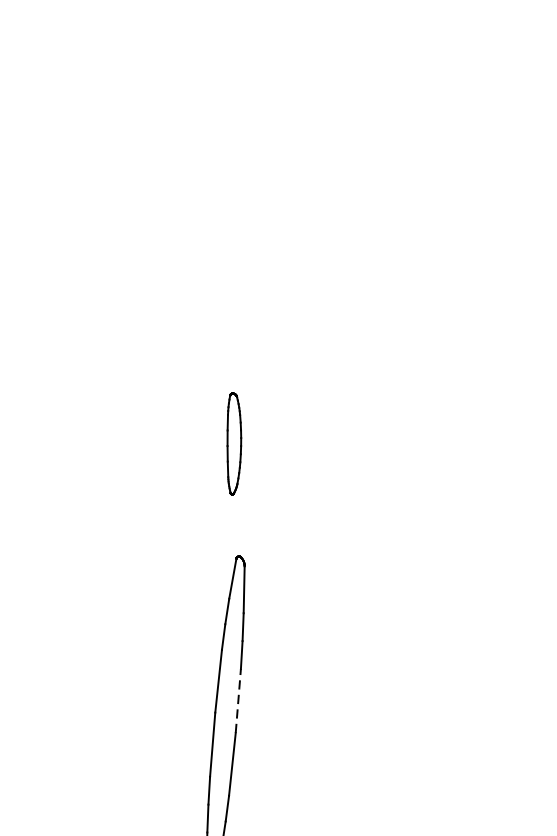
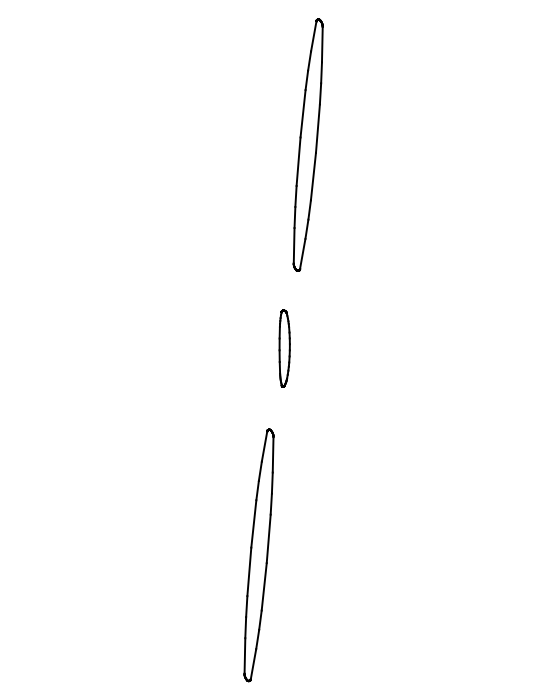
part: (289, 178) -> (307, 144), added
part: (234, 443) -> (284, 348), moved
line: (238, 700) -> (268, 538), dashed -> solid

